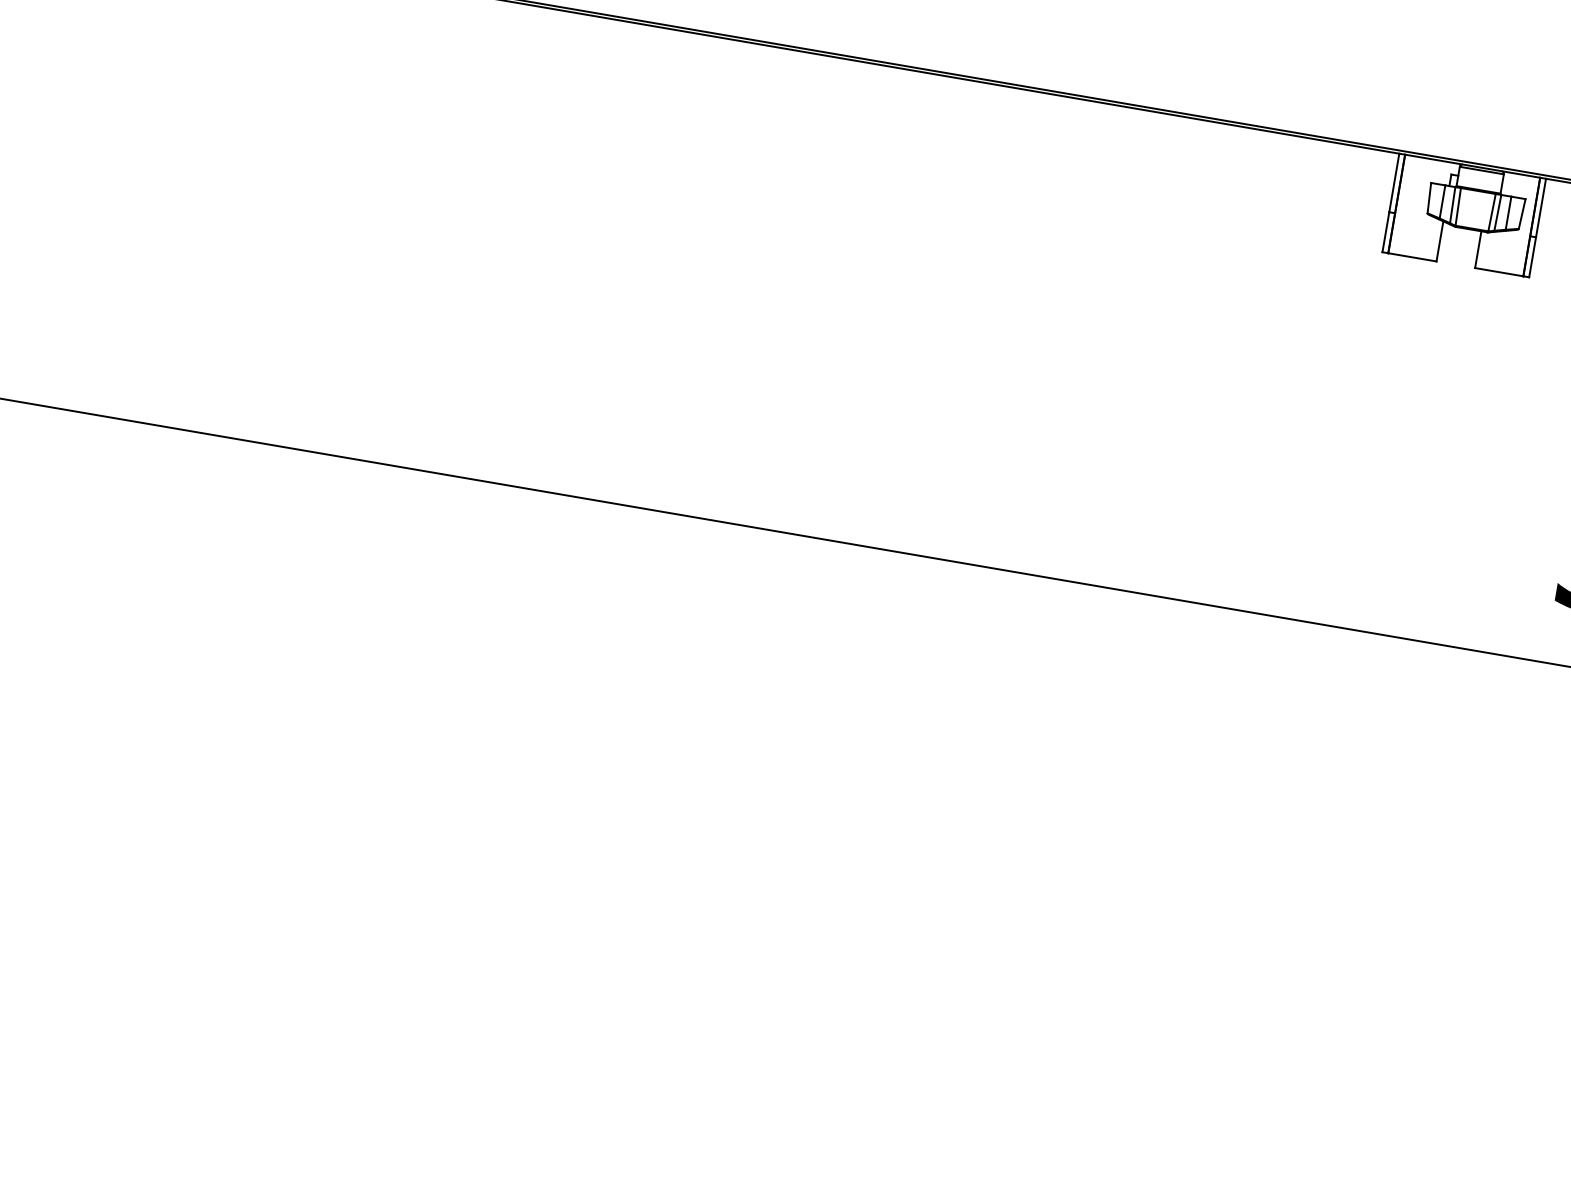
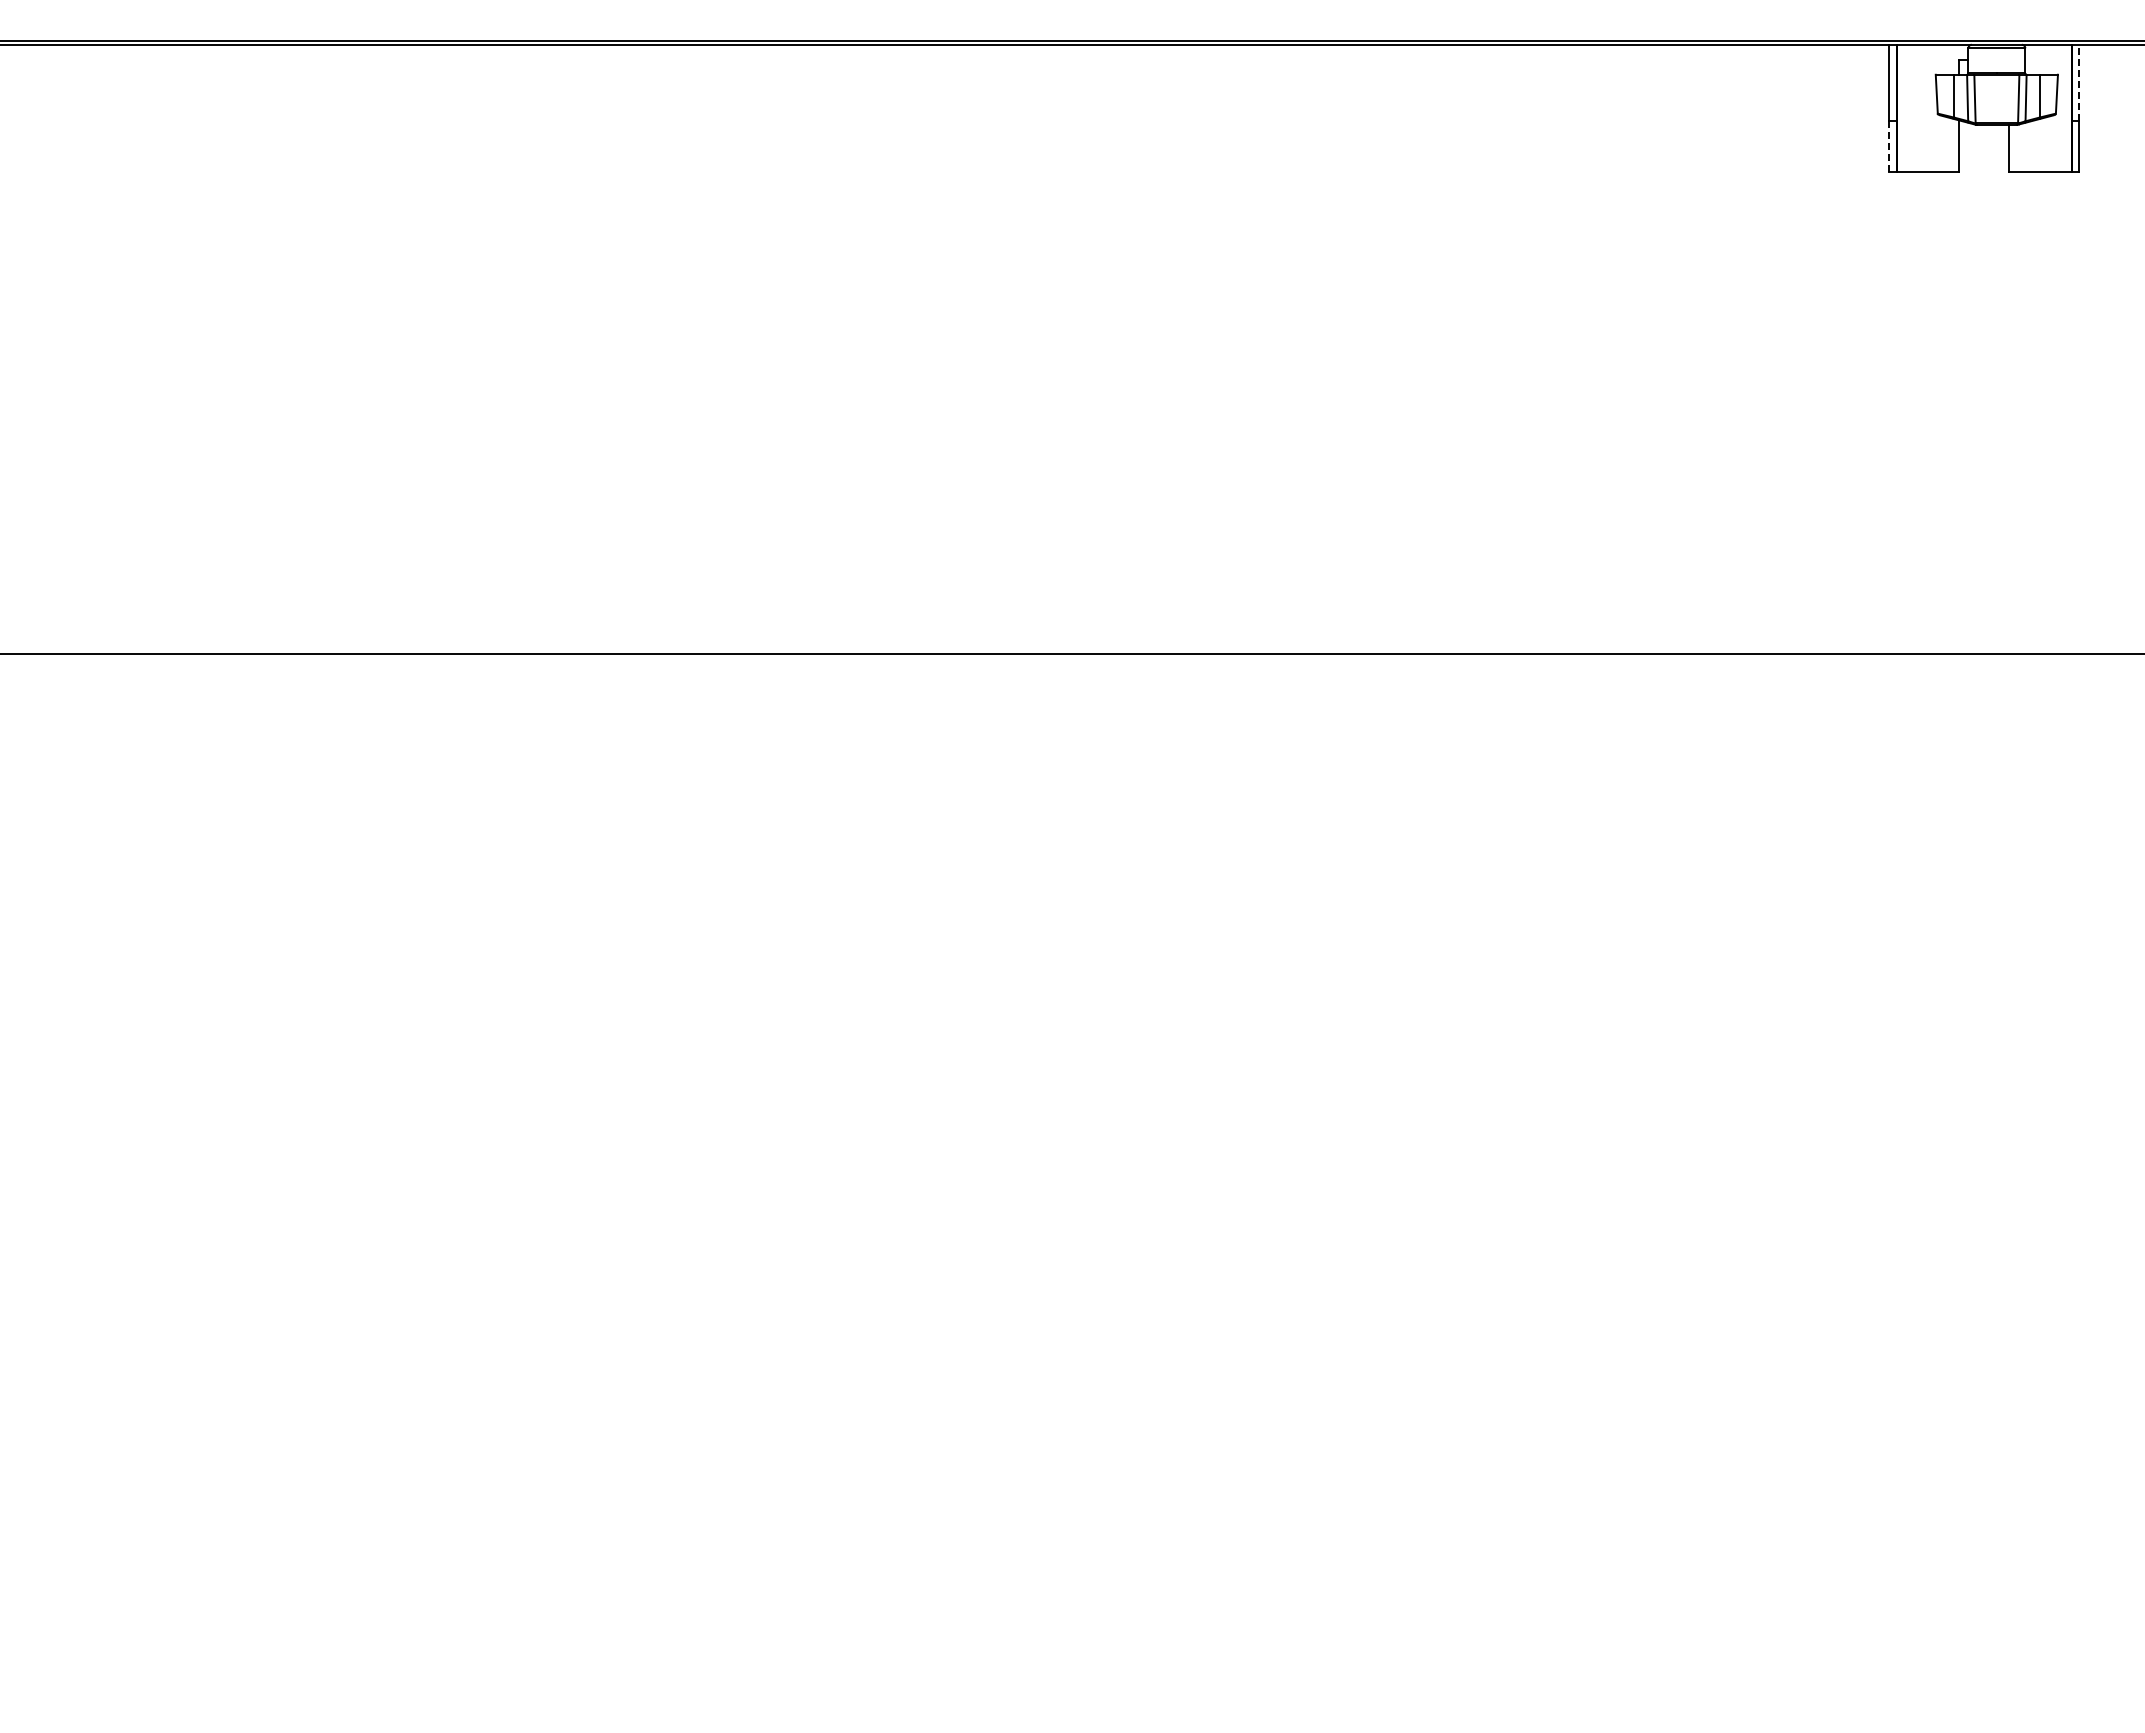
line: (1541, 207) -> (2079, 82), solid -> dashed
line: (1385, 232) -> (1889, 146), solid -> dashed

